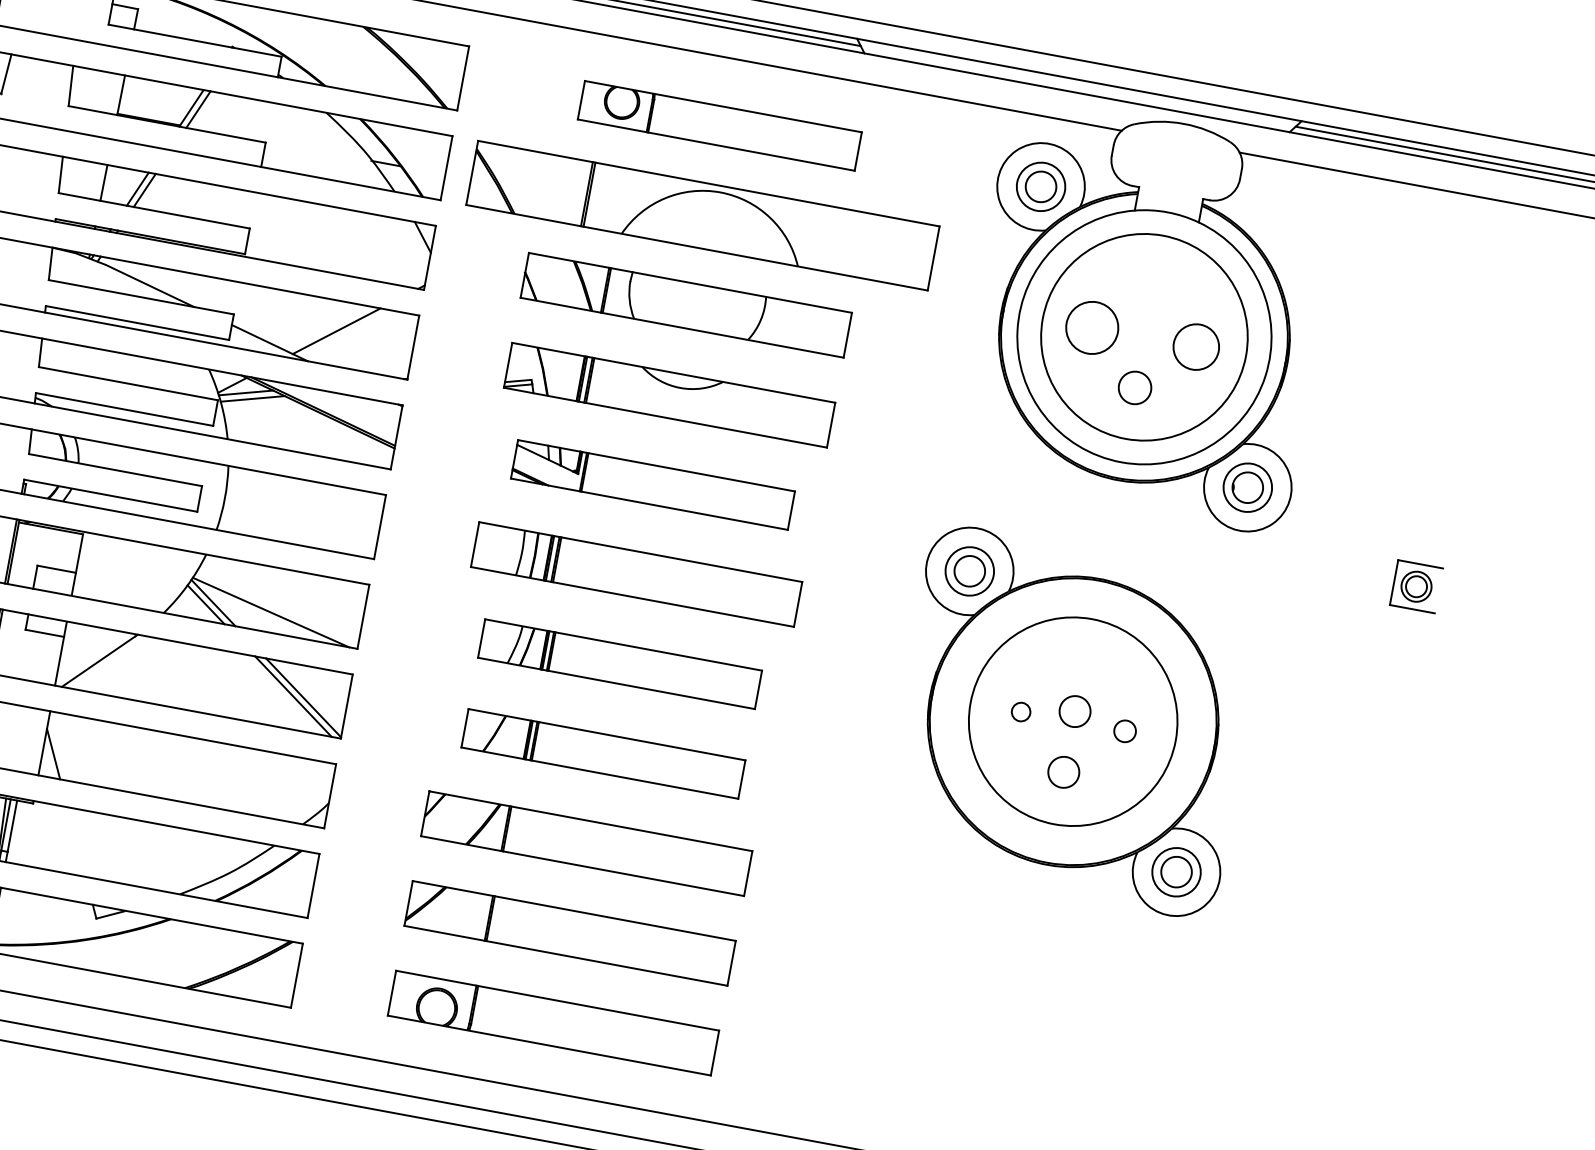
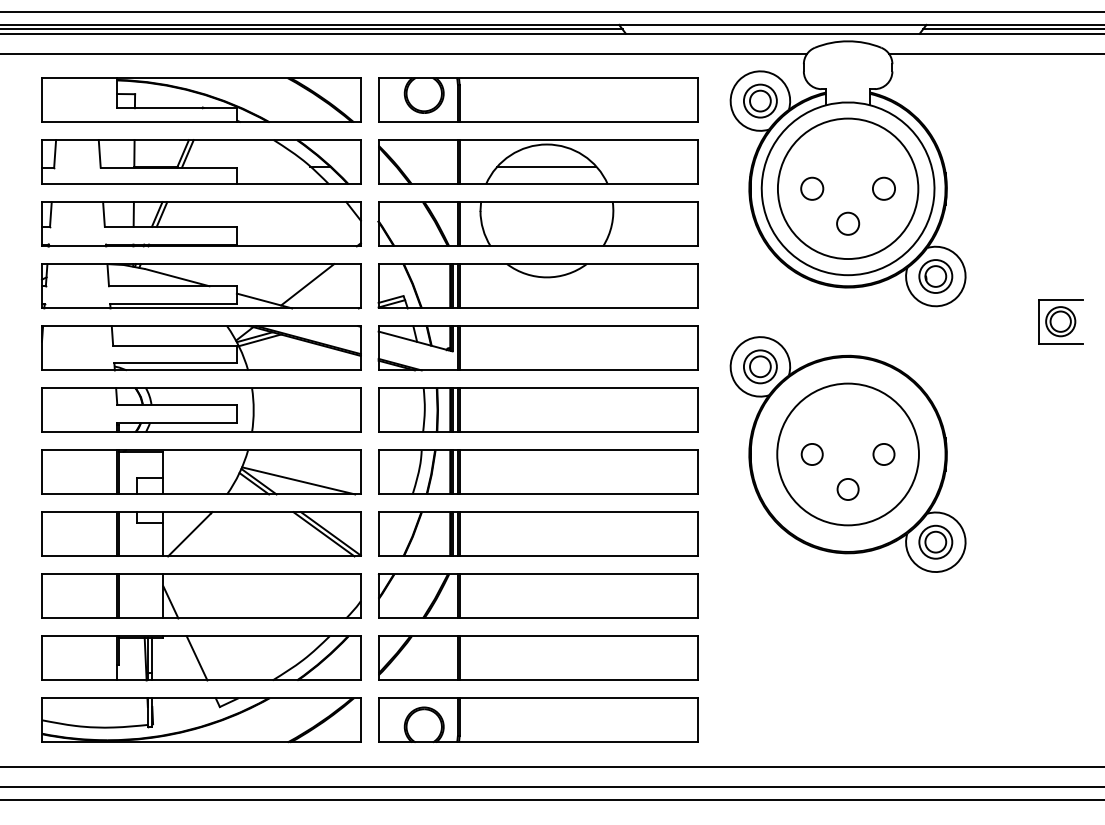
part: (720, 125) -> (538, 99), size x1.67
line: (713, 224) -> (546, 166), added
part: (685, 304) -> (537, 223), size x1.43
circle: (1092, 327) -> (812, 188), size x0.62
circle: (1195, 346) -> (883, 188), size x0.71
part: (668, 395) -> (537, 286), size x1.43
part: (652, 485) -> (537, 348), size x1.67
part: (637, 573) -> (538, 409), size x1.43
part: (1416, 586) -> (1060, 321), size x1.43
part: (620, 663) -> (538, 471), size x1.67
circle: (1020, 711) -> (811, 454), size x1.67
circle: (1074, 711) -> (847, 447), removed
circle: (1124, 731) -> (883, 454), size x1.43
part: (603, 753) -> (538, 533), size x1.67
line: (75, 842) -> (196, 658), added
part: (587, 842) -> (538, 595), size x1.43
part: (570, 932) -> (538, 657), size x1.43
part: (554, 1022) -> (538, 719), size x1.43

